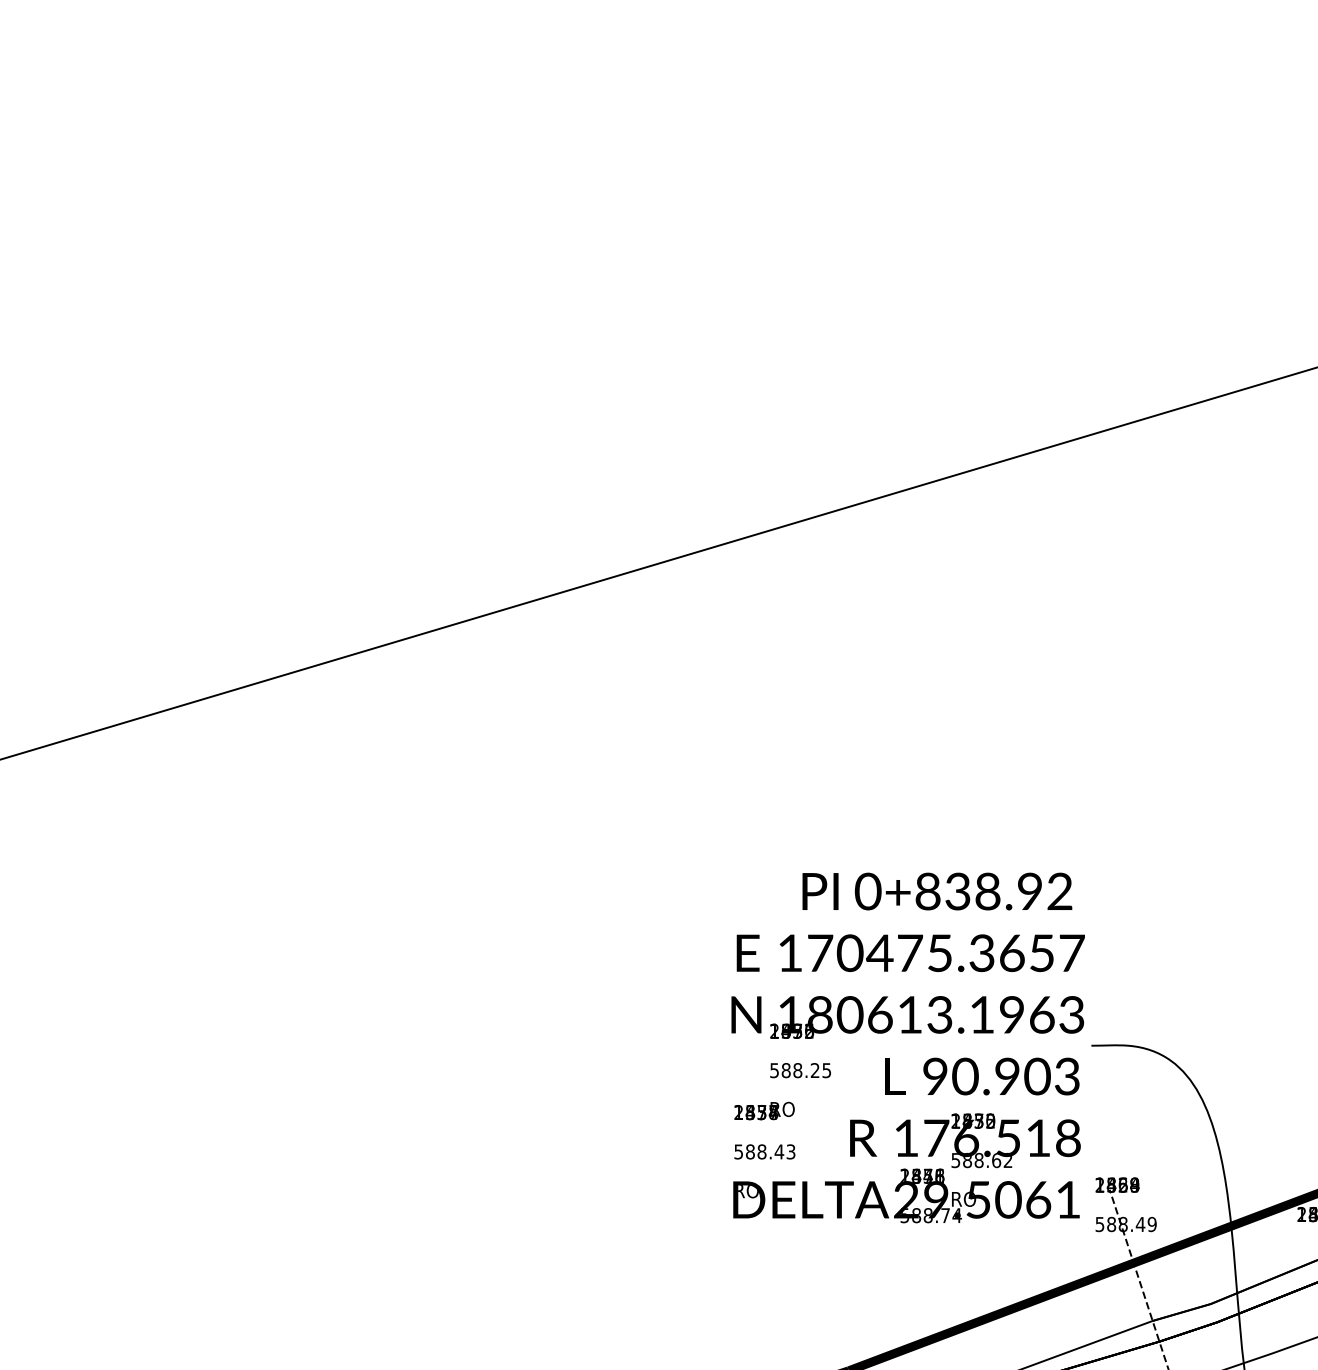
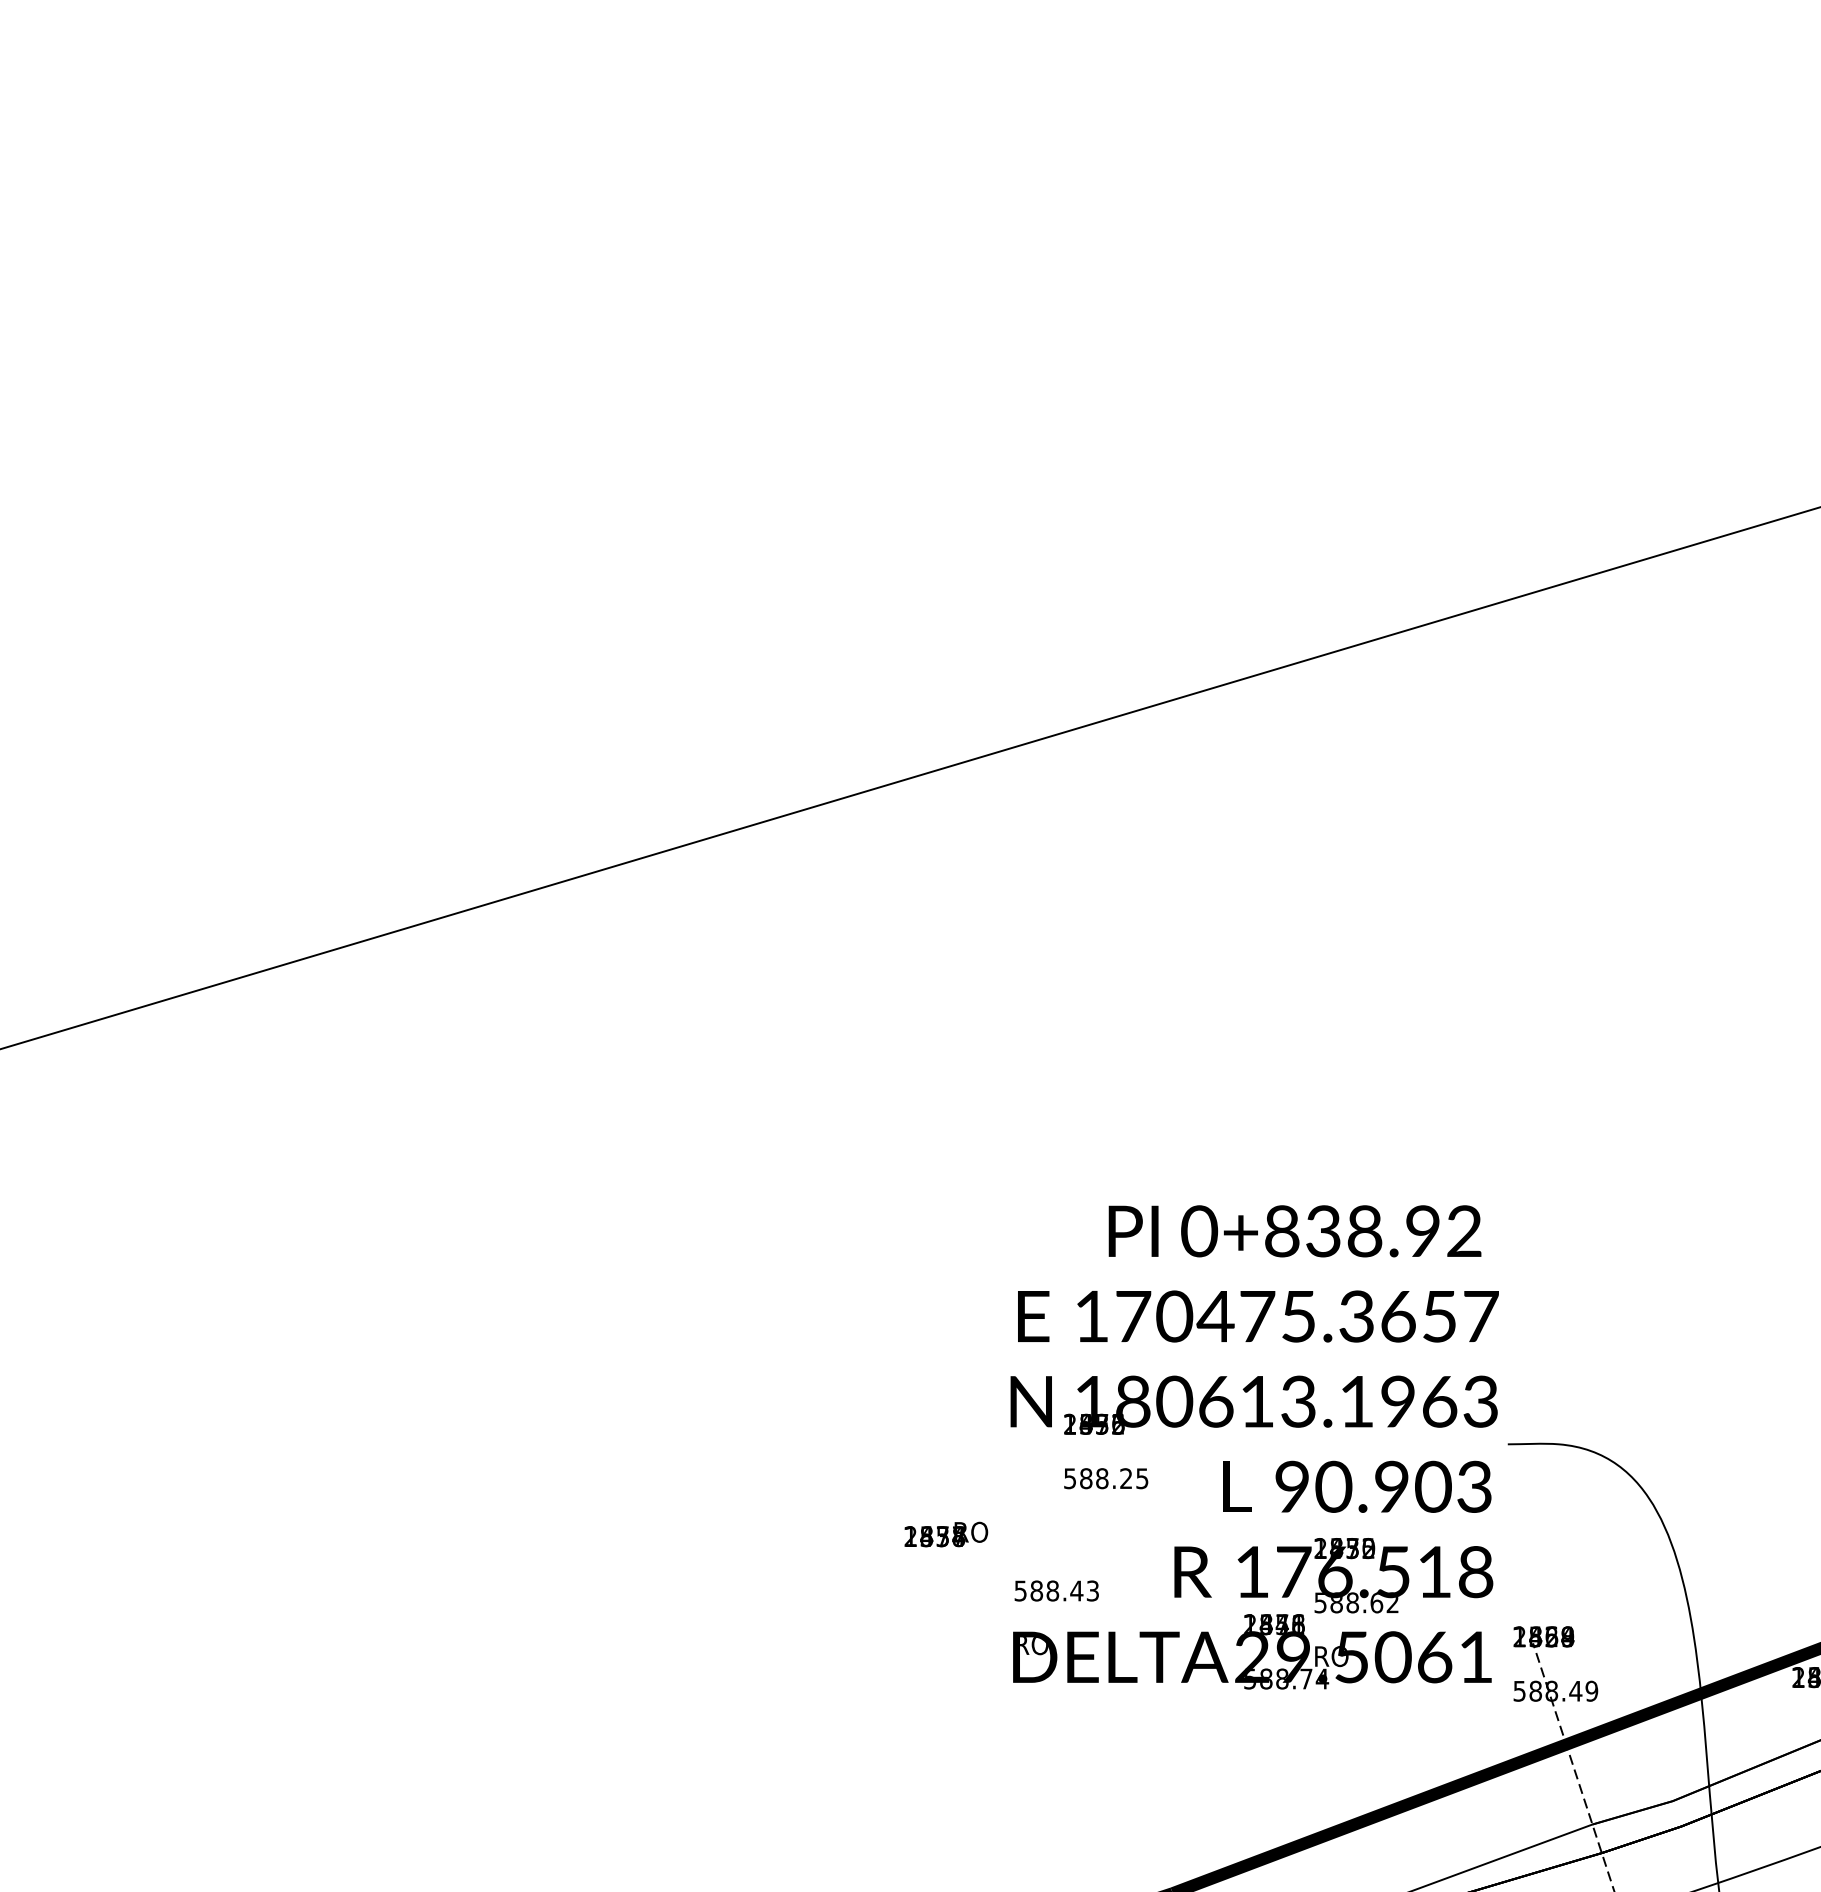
text: (764, 1111) -> (946, 1534), moved

